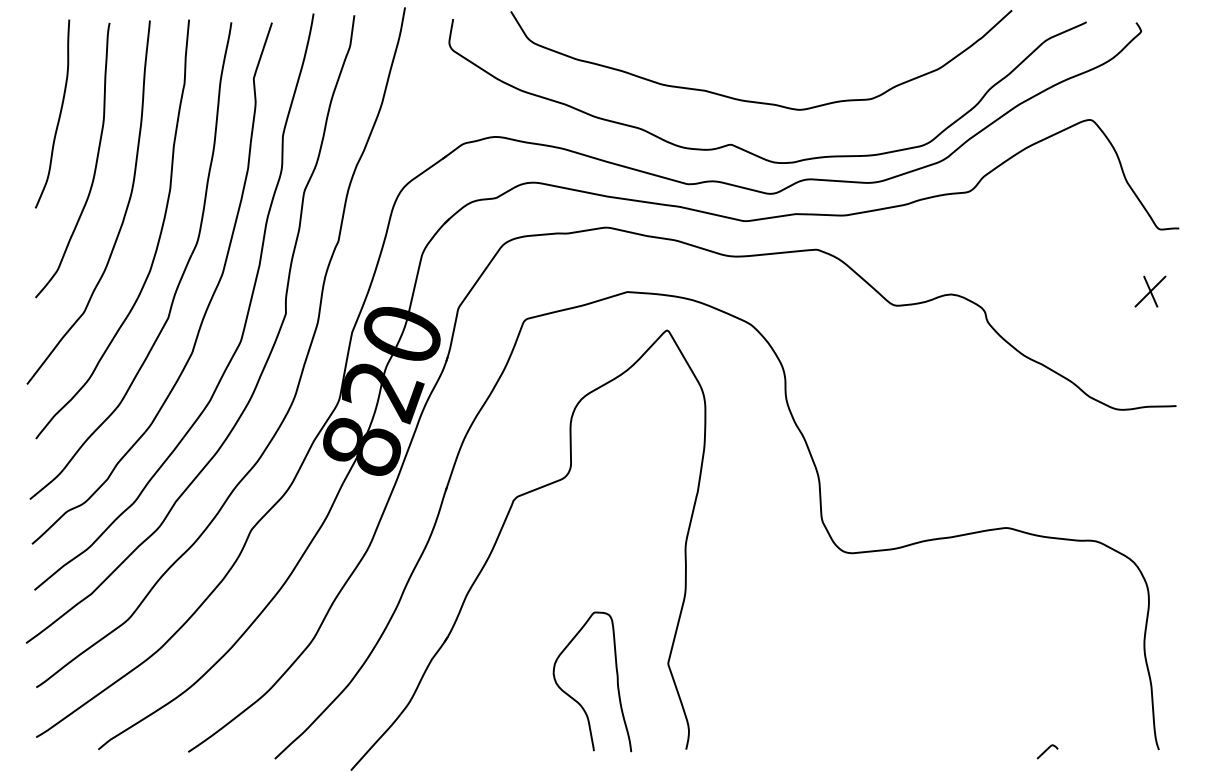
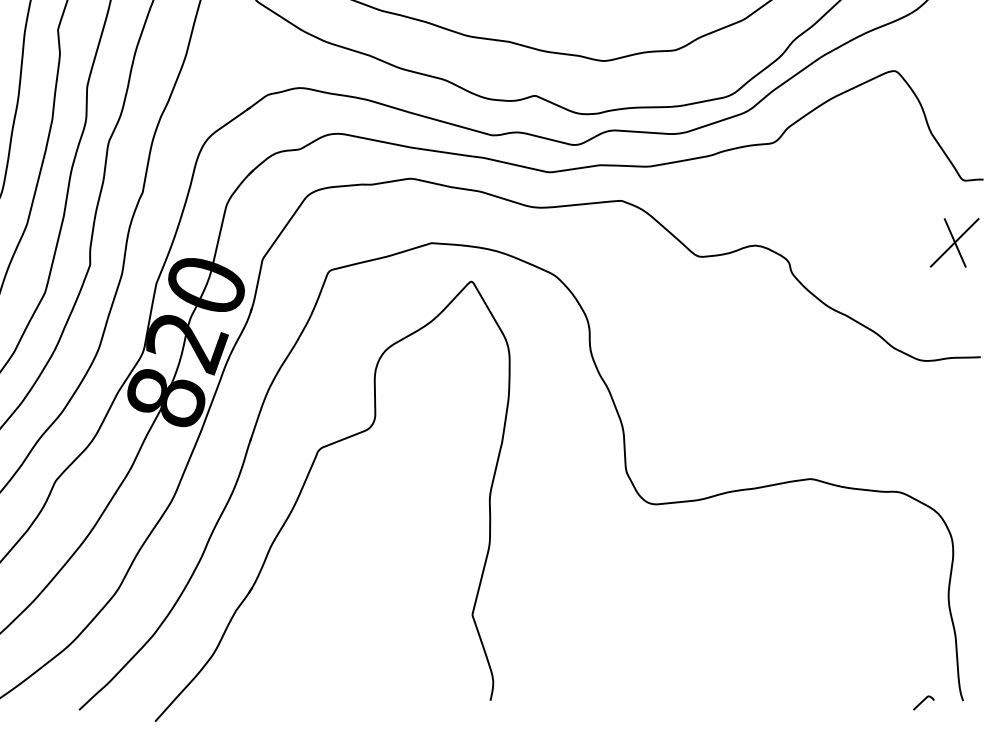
part: (1150, 291) -> (954, 242), size x1.6
curve: (616, 681) -> (420, 632), removed
curve: (1047, 750) -> (923, 701), moved

